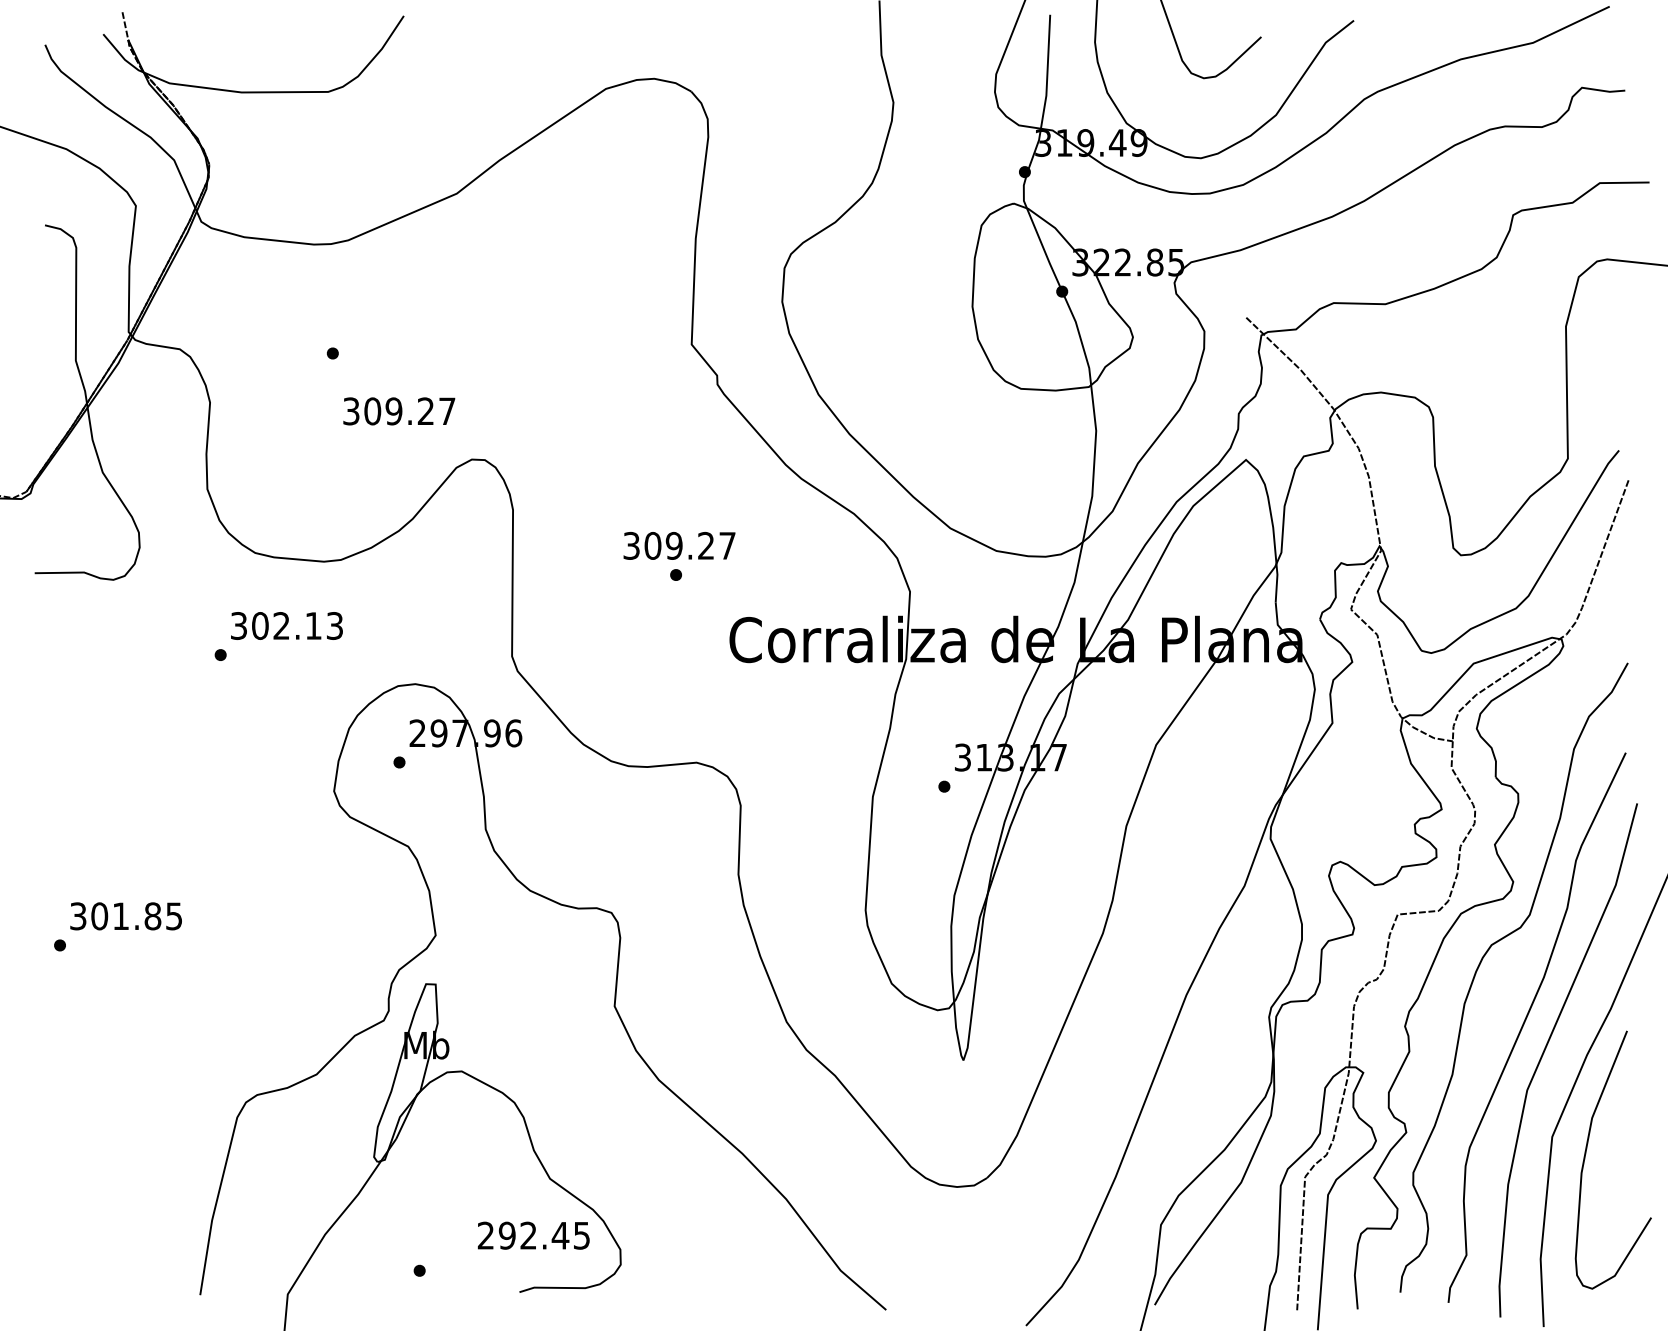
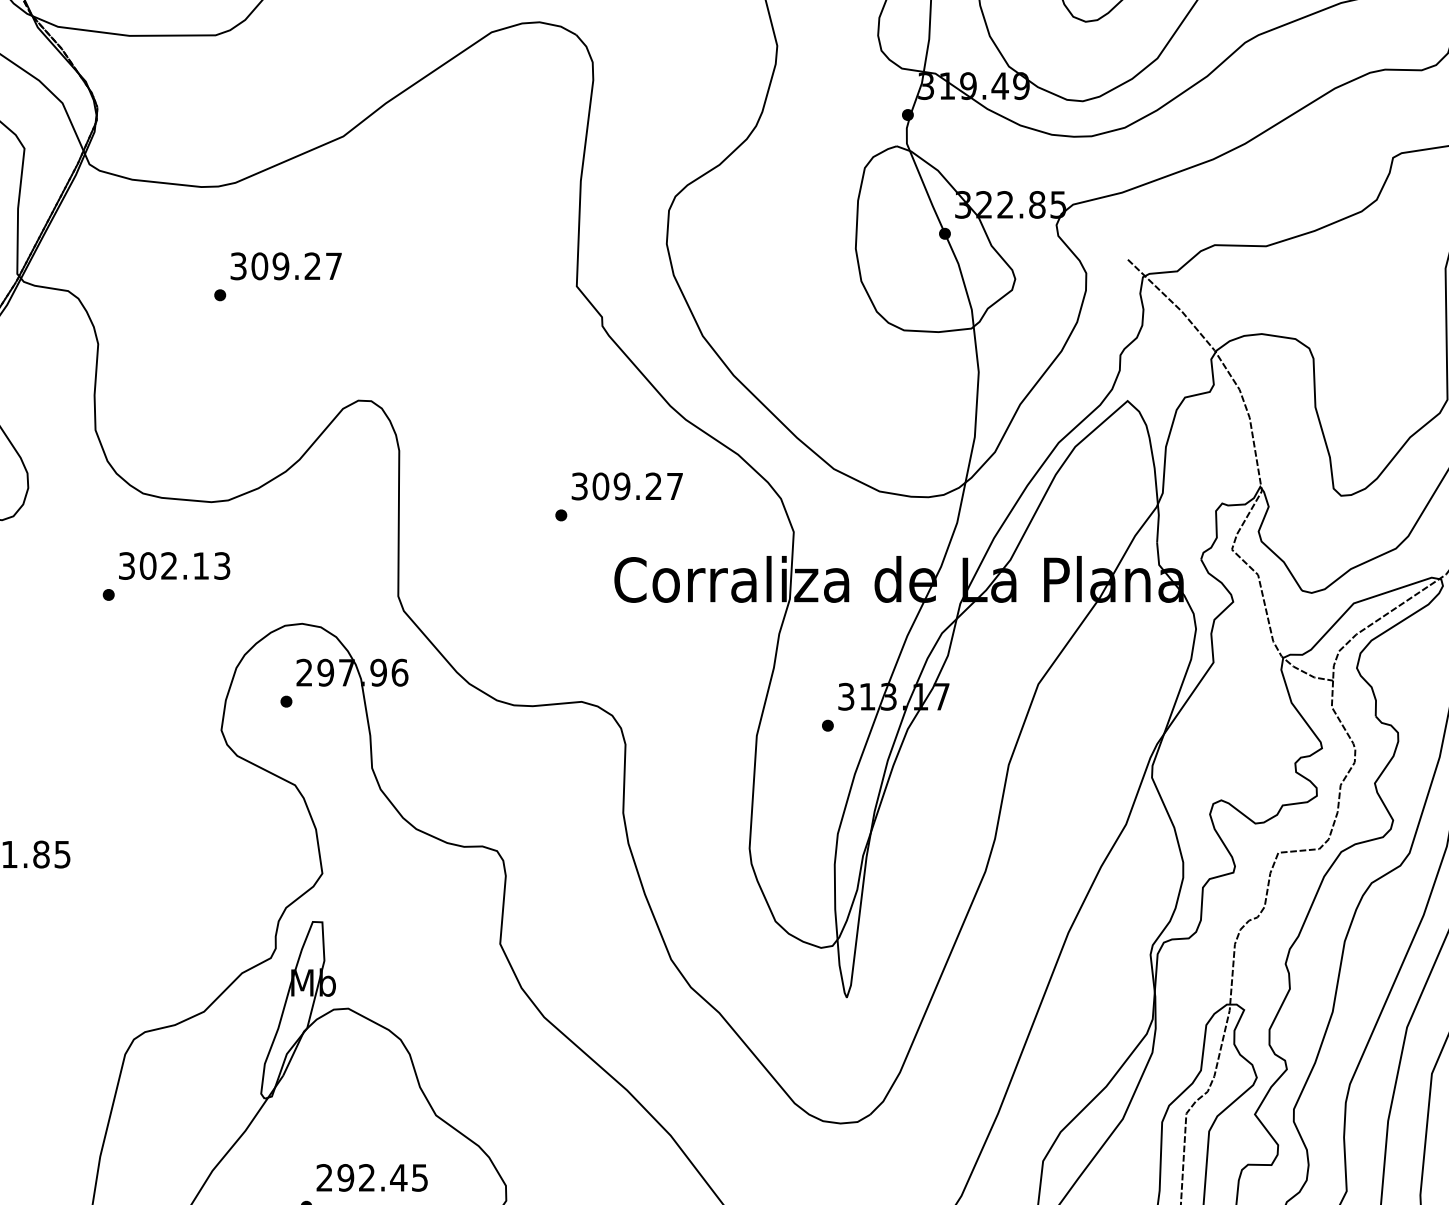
text: (399, 411) -> (286, 266), moved
text: (679, 545) -> (627, 486), moved
text: (533, 1235) -> (371, 1177), moved

